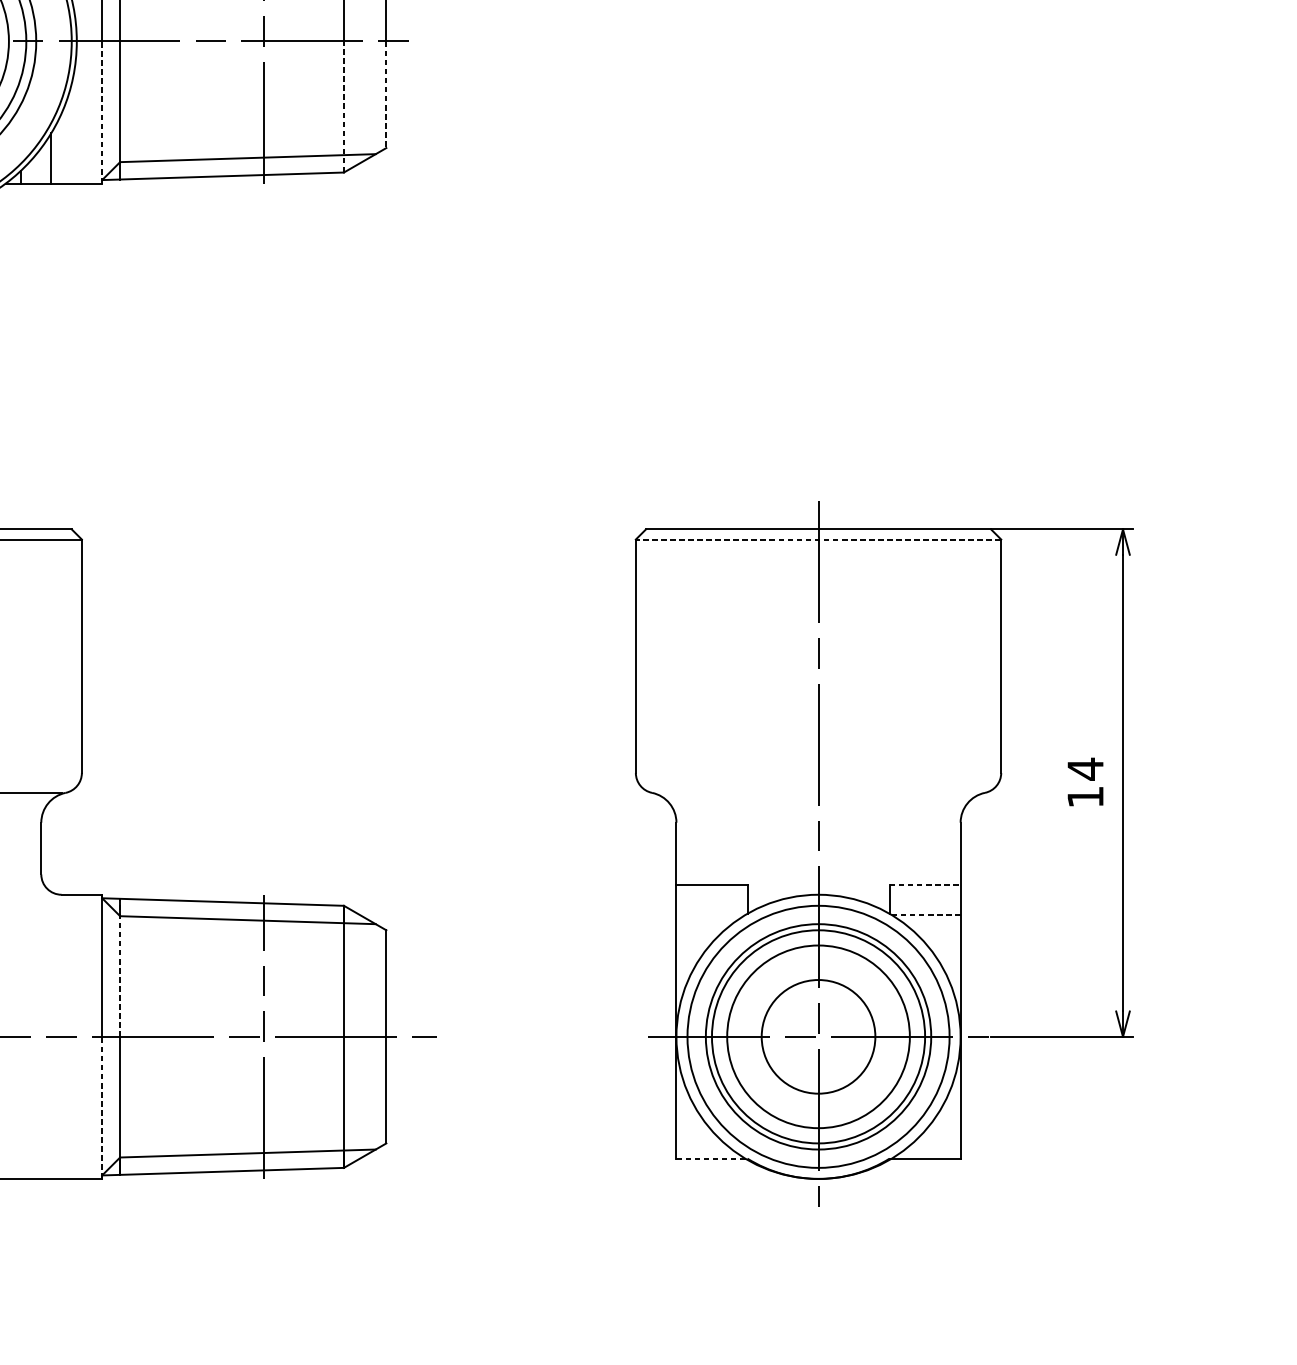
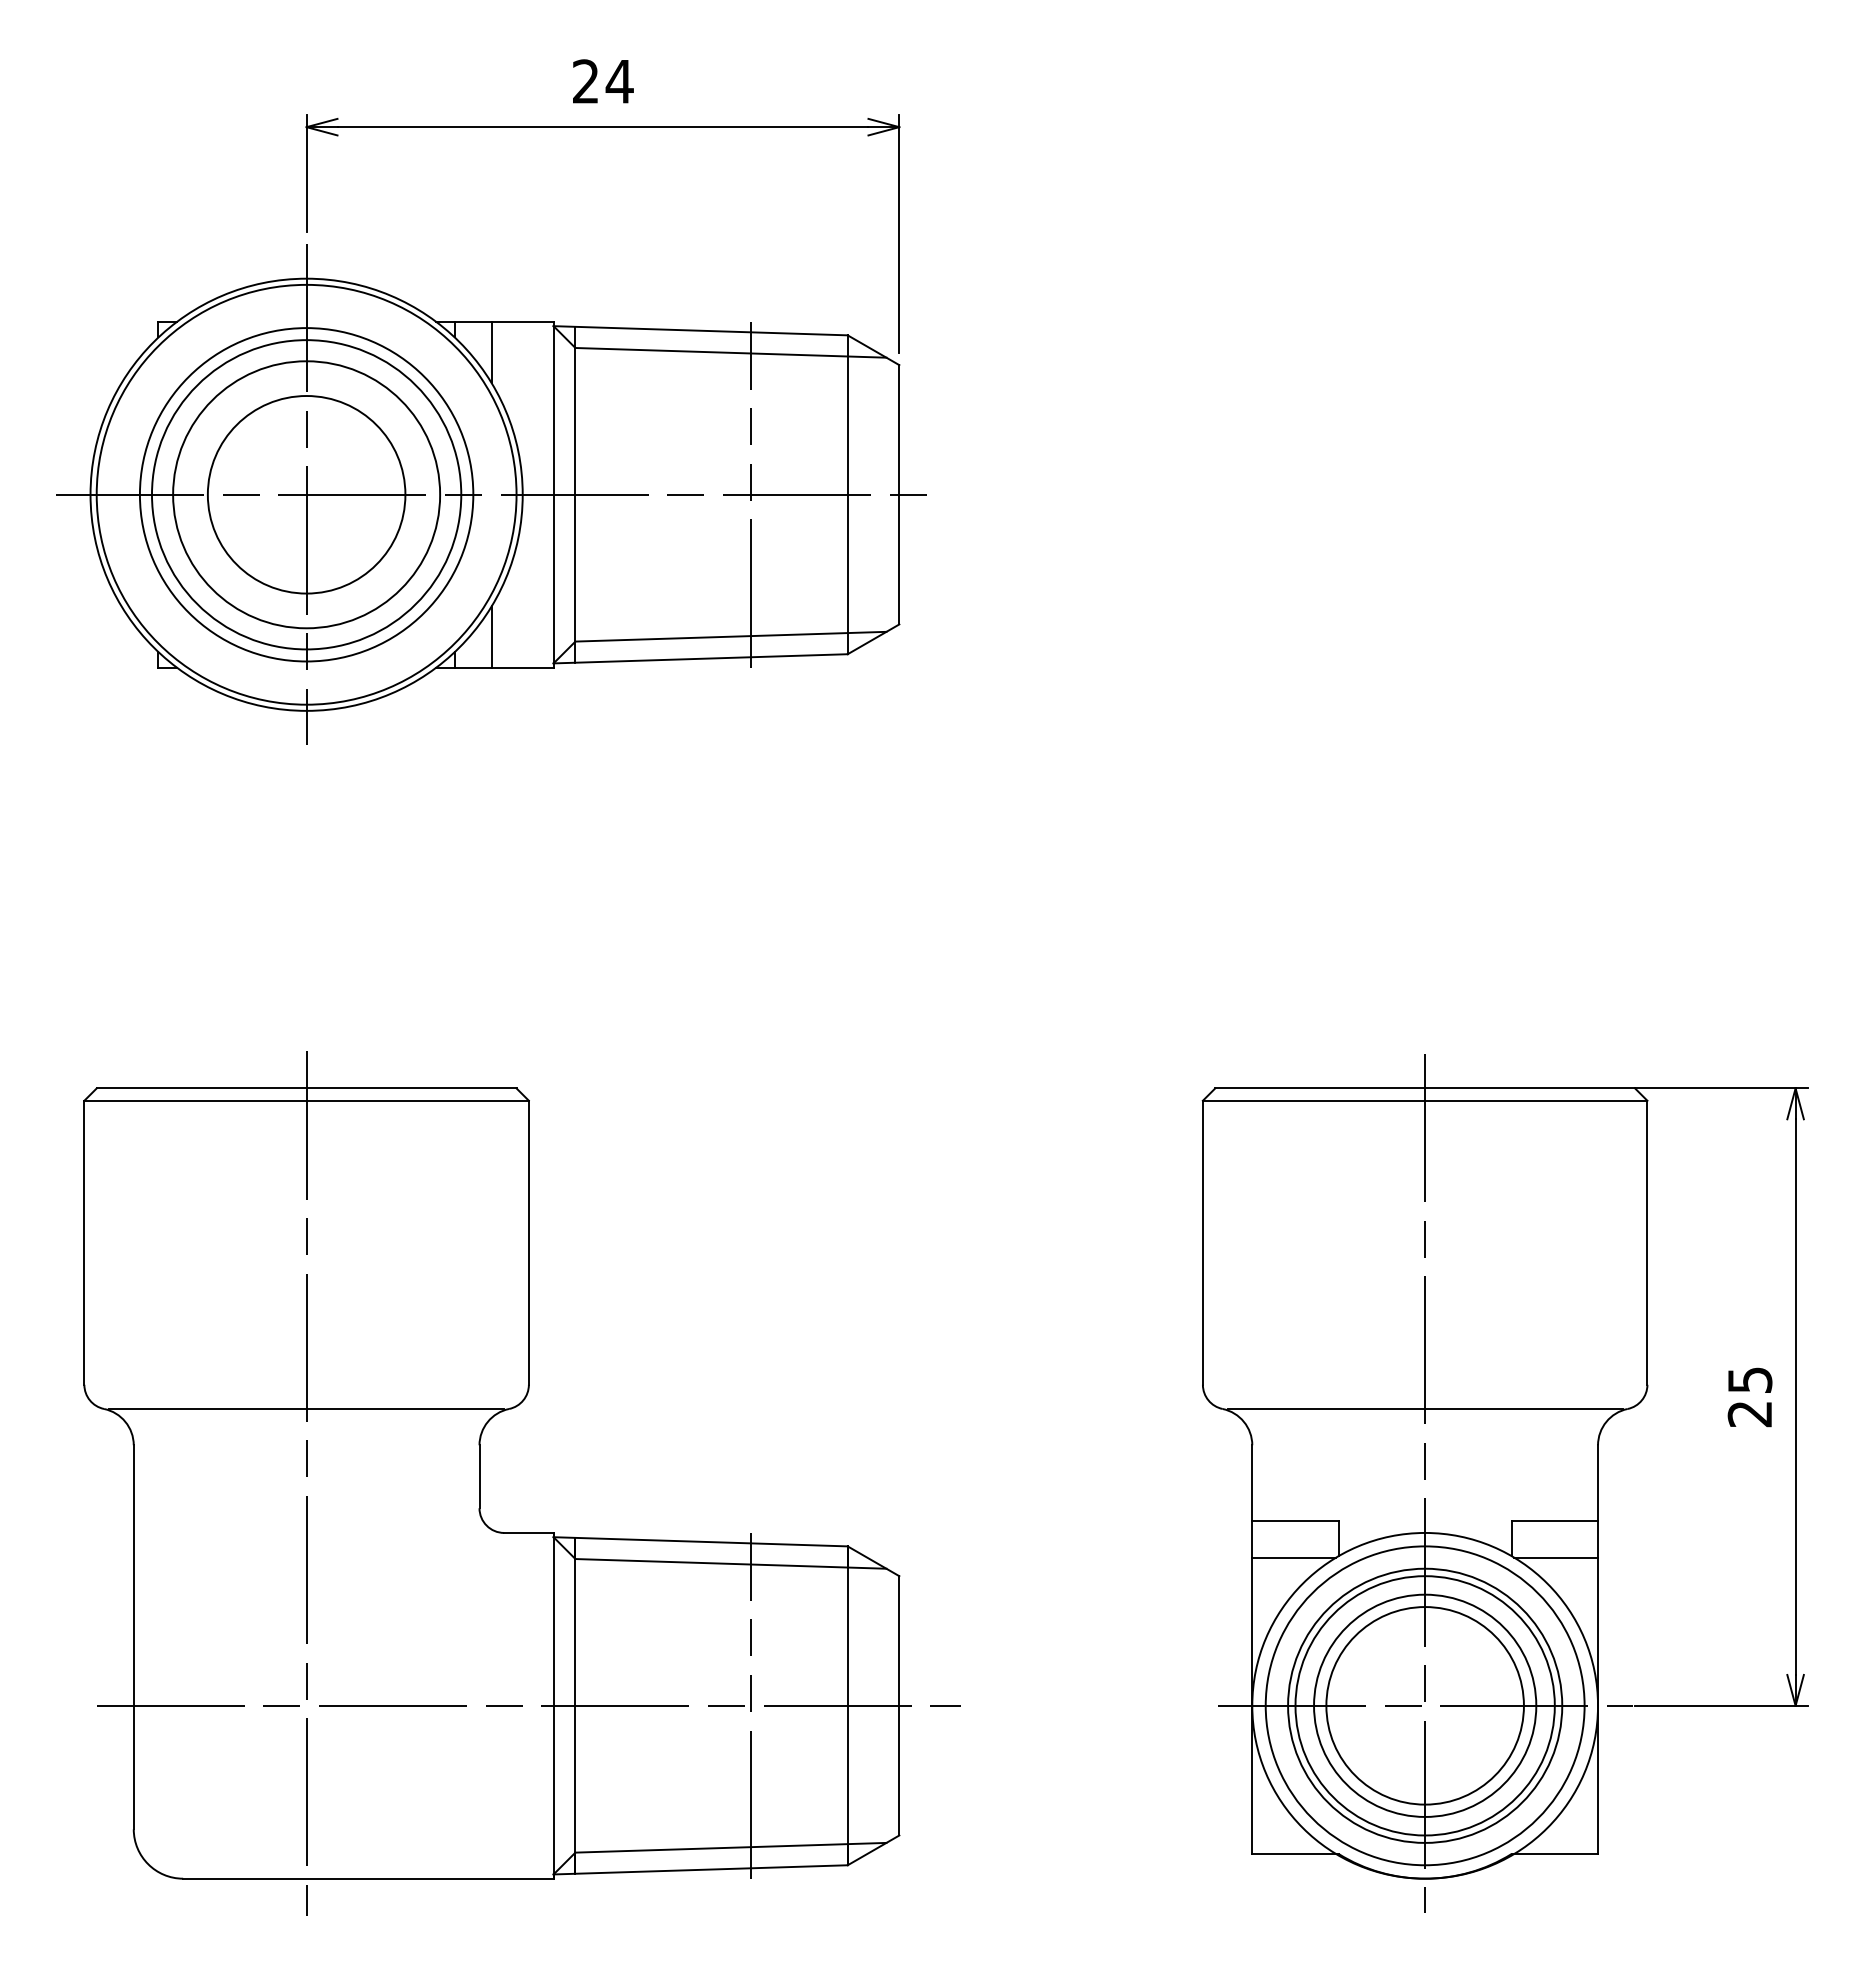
line: (386, 94) -> (899, 559), dashed -> solid
line: (343, 107) -> (847, 574), dashed -> solid
line: (102, 111) -> (553, 580), dashed -> solid
line: (818, 539) -> (1424, 1100), dashed -> solid
text: (1085, 782) -> (1749, 1396), 14 -> 25
line: (818, 793) -> (1424, 1409), added
line: (925, 884) -> (1555, 1520), dashed -> solid
line: (711, 914) -> (1294, 1557), added
line: (926, 914) -> (1556, 1557), dashed -> solid
line: (120, 967) -> (575, 1621), dashed -> solid
circle: (818, 1036) -> (1424, 1705), size x1.43
line: (102, 1107) -> (553, 1791), dashed -> solid
line: (712, 1159) -> (1296, 1854), dashed -> solid

